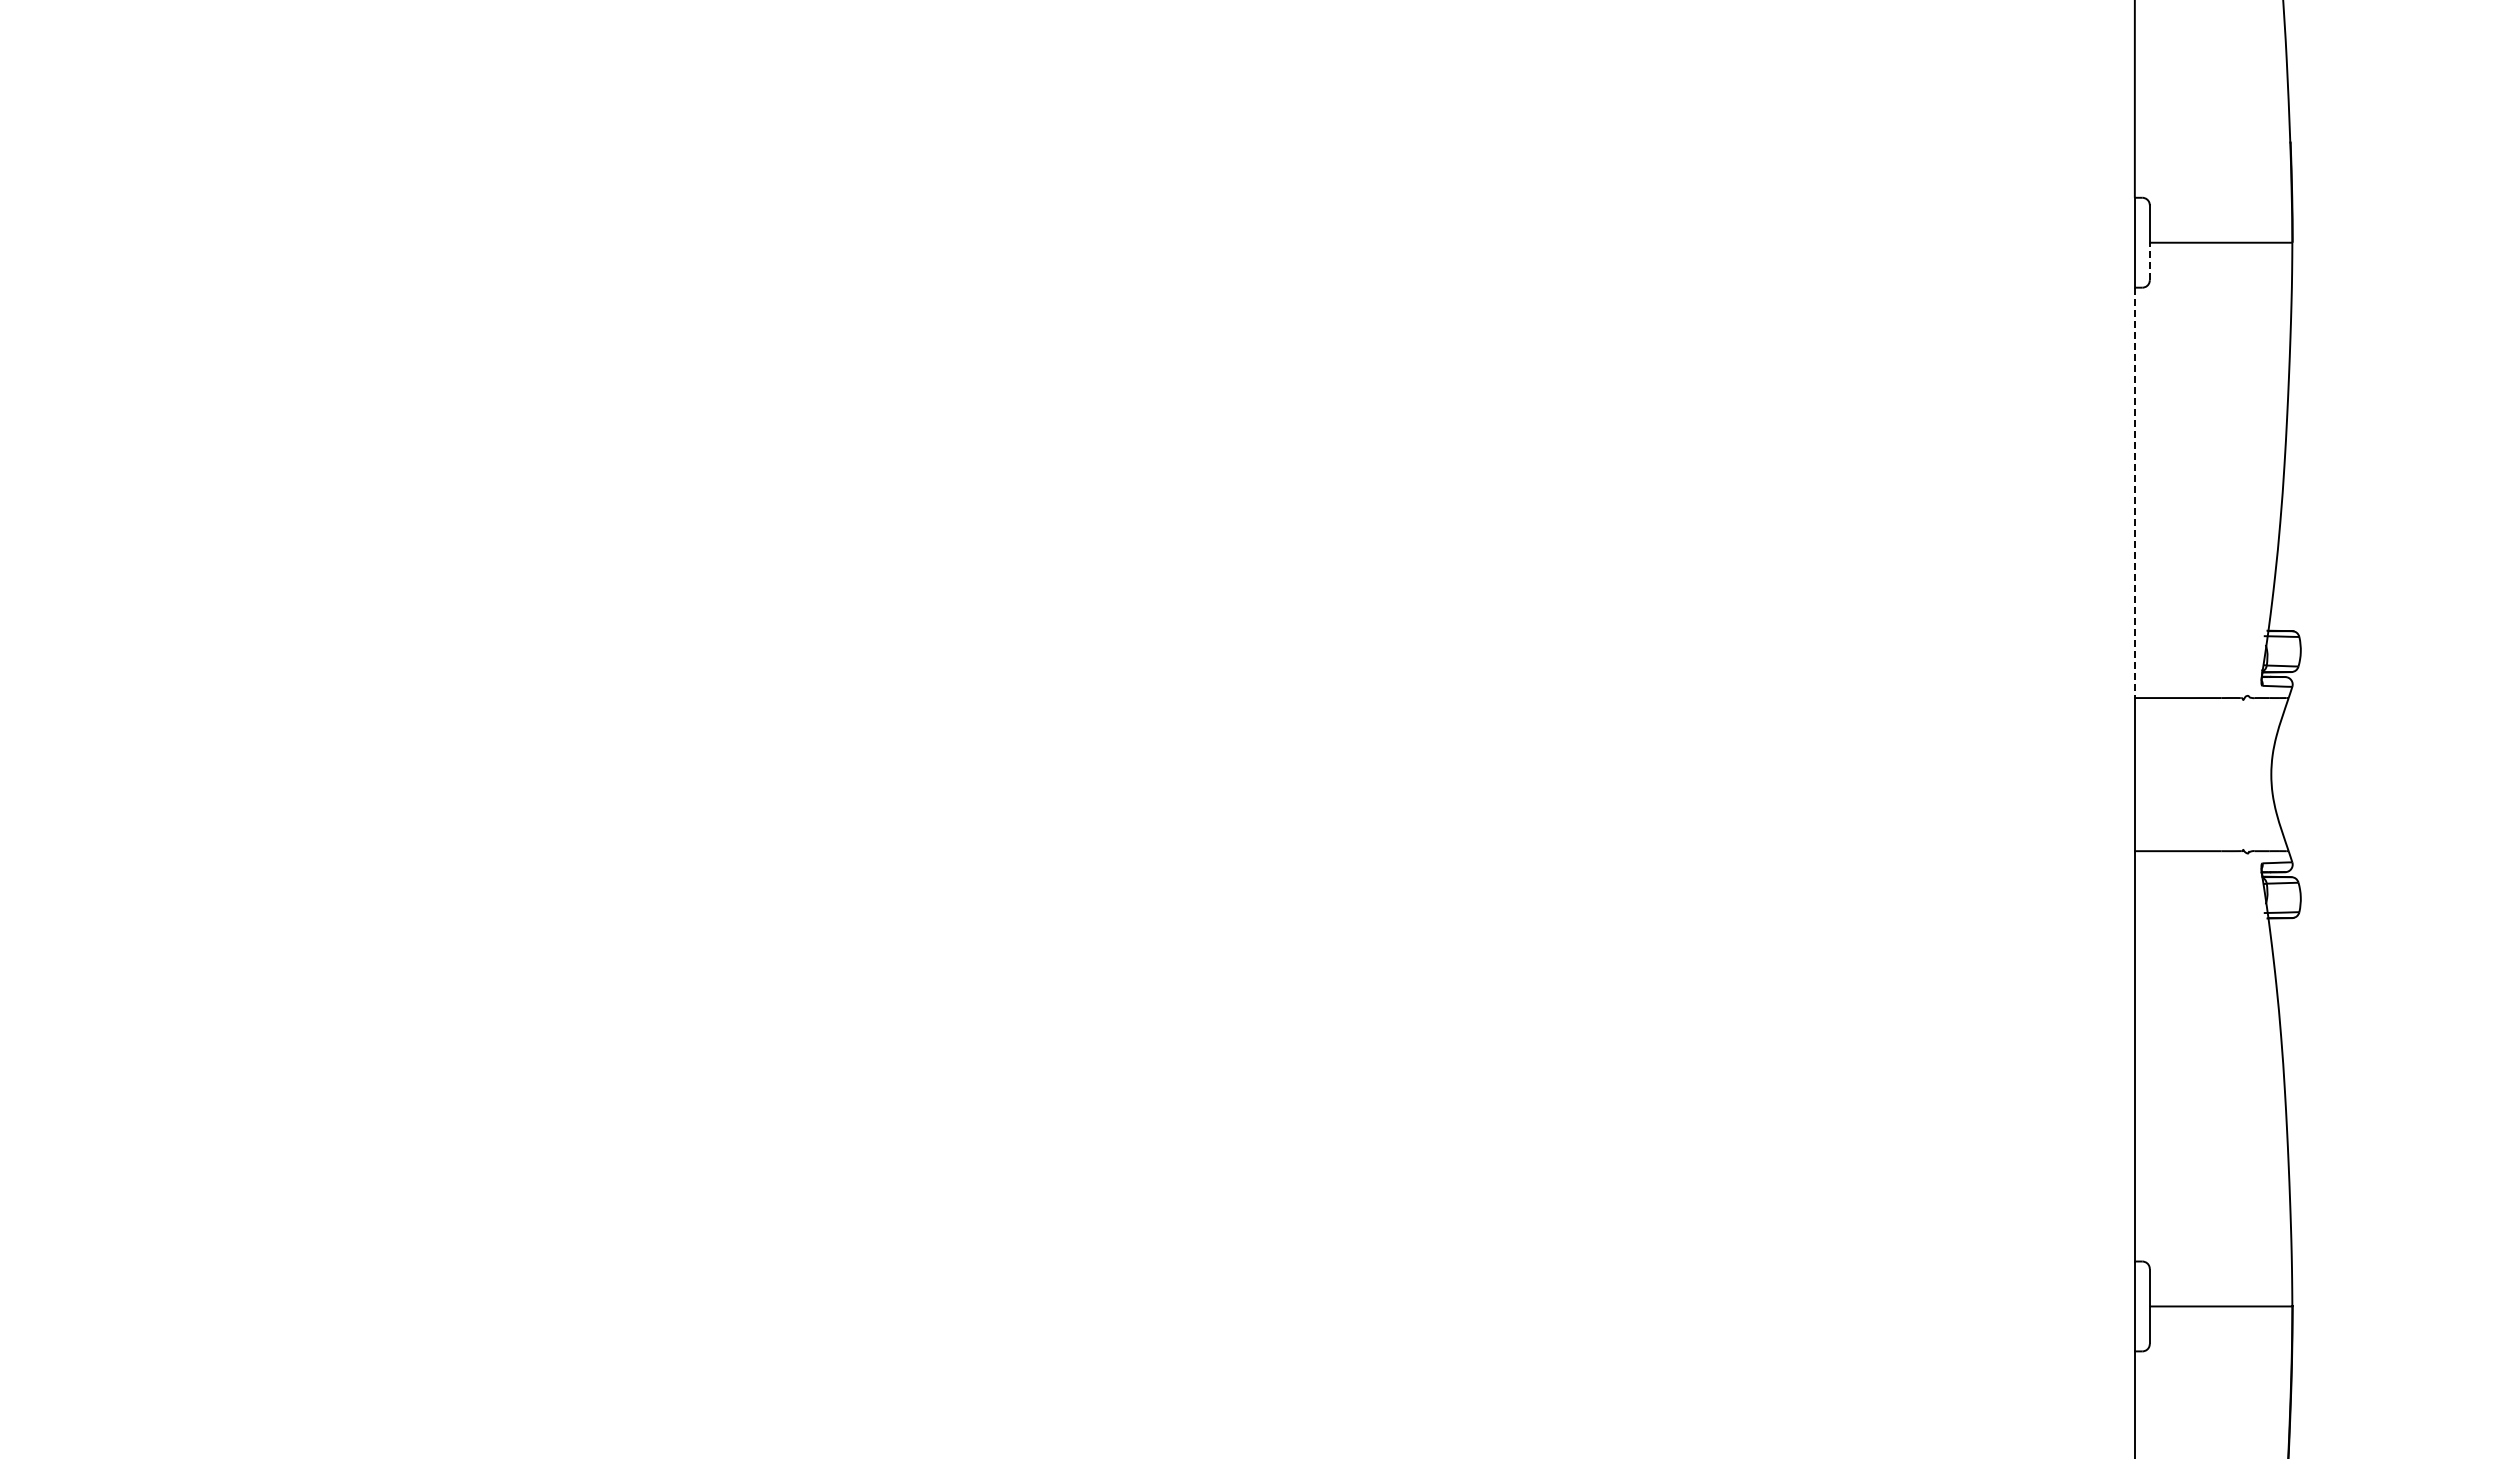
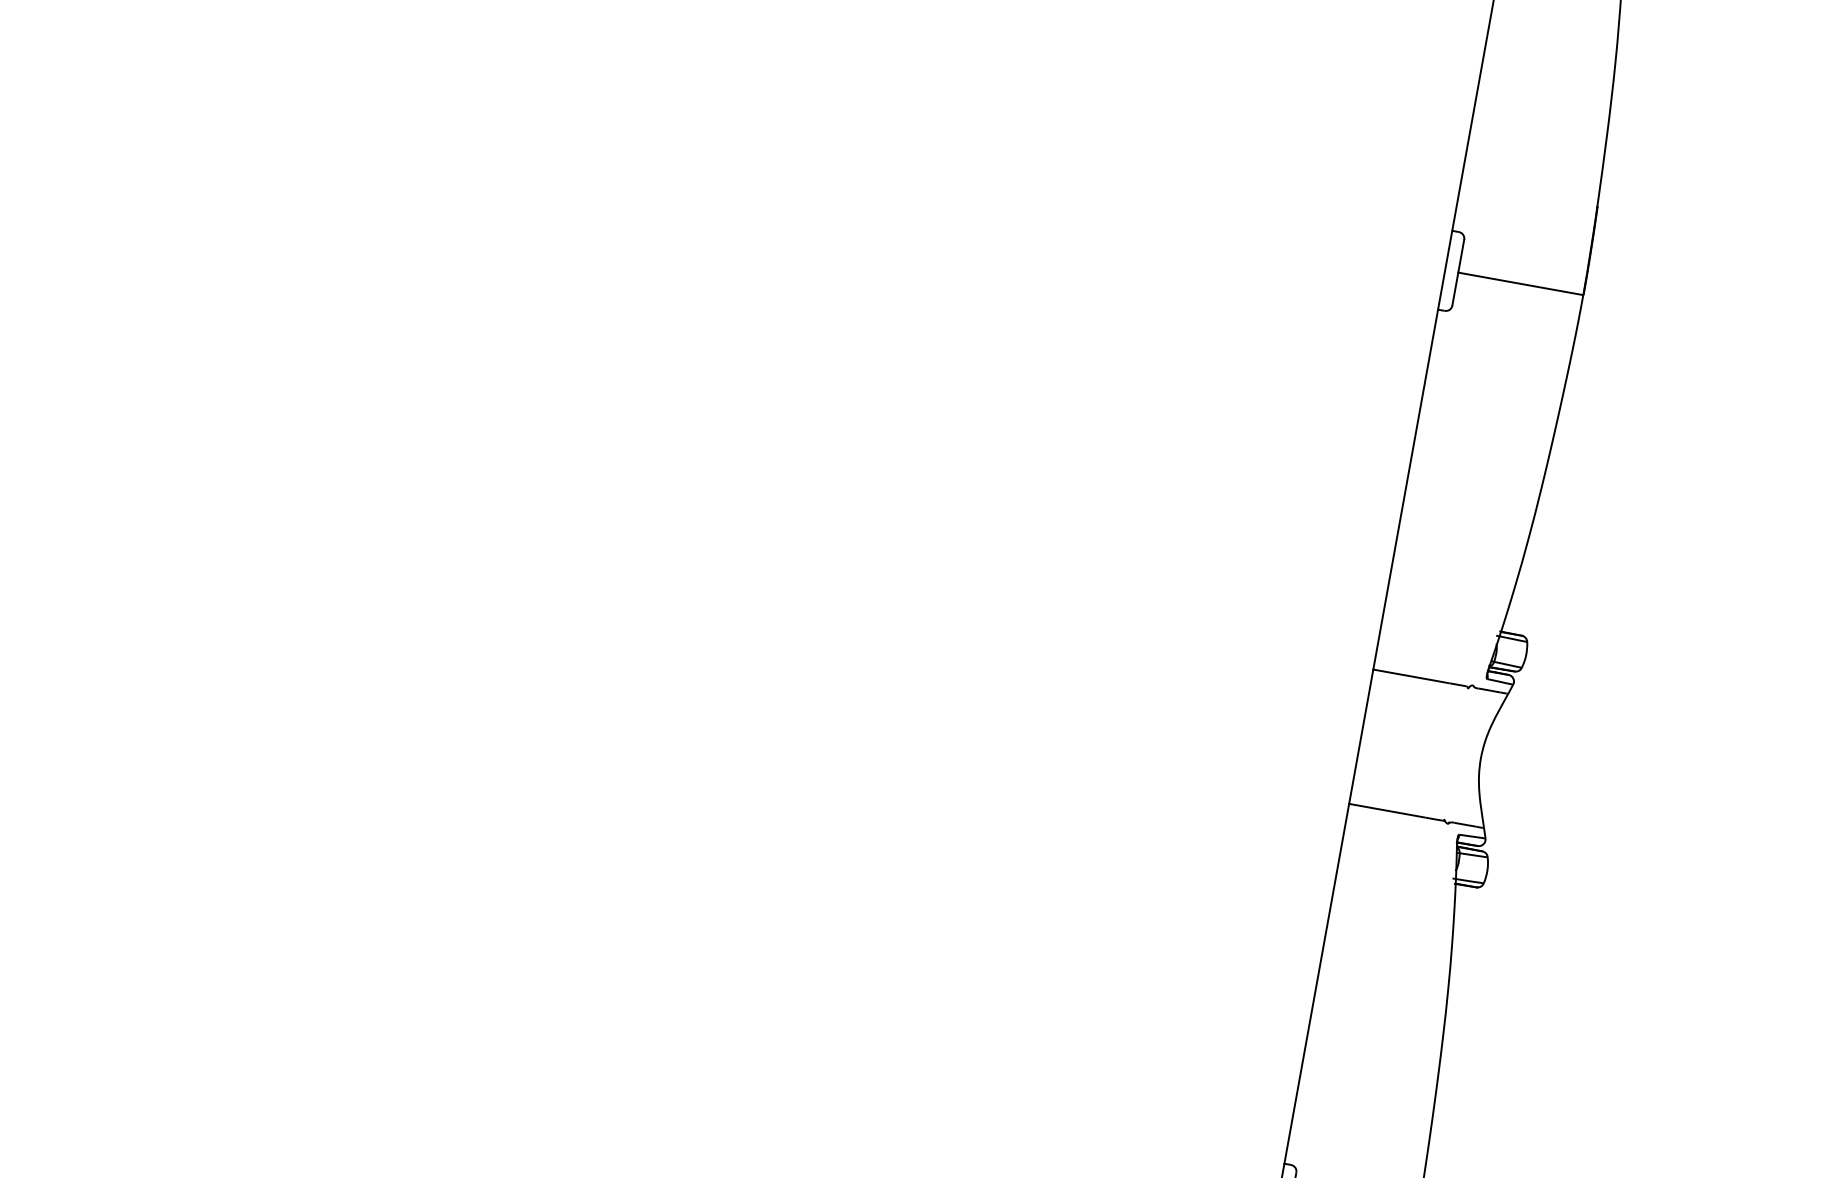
line: (2149, 261) -> (1455, 289), dashed -> solid
line: (2134, 493) -> (1405, 490), dashed -> solid

